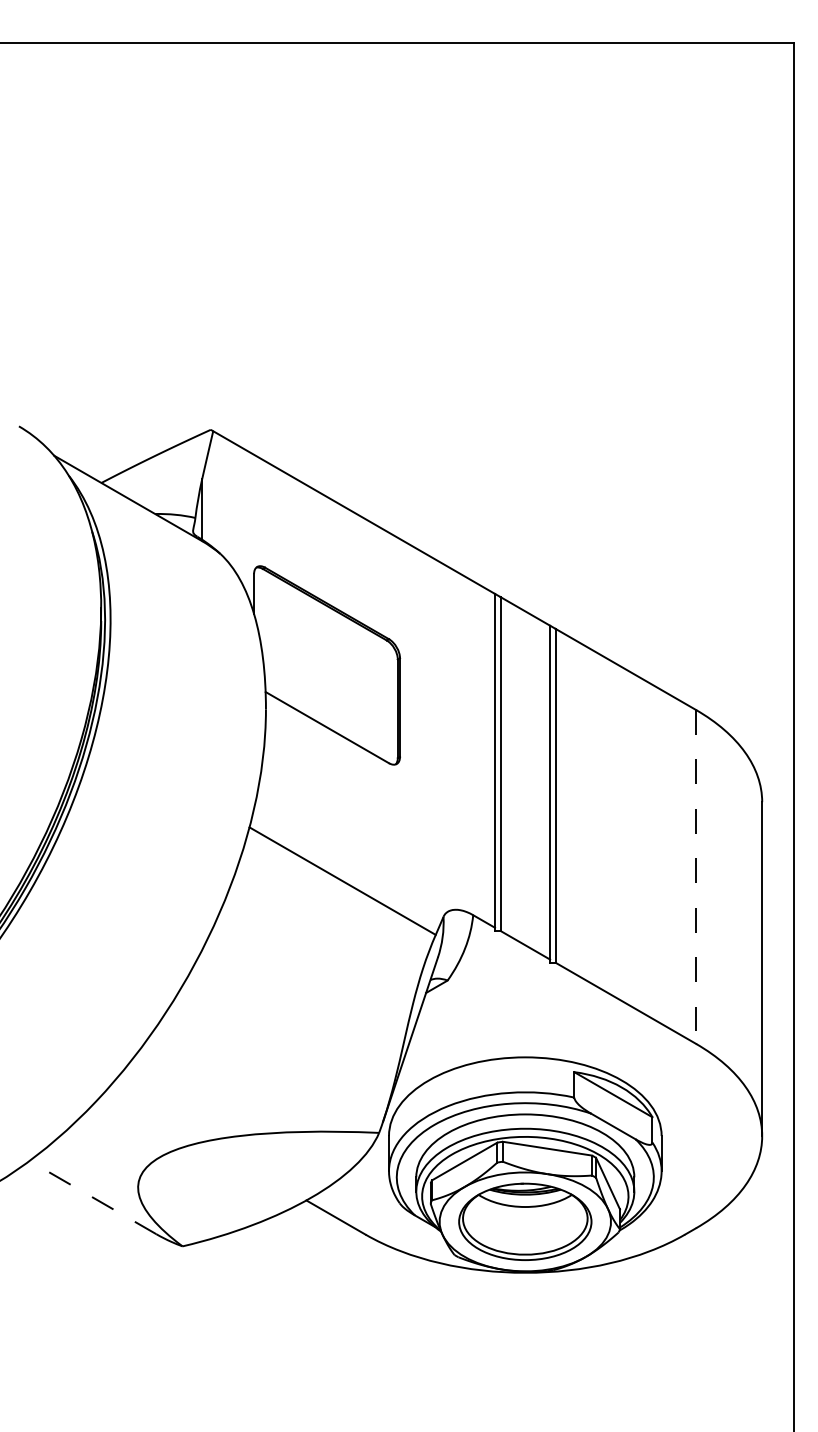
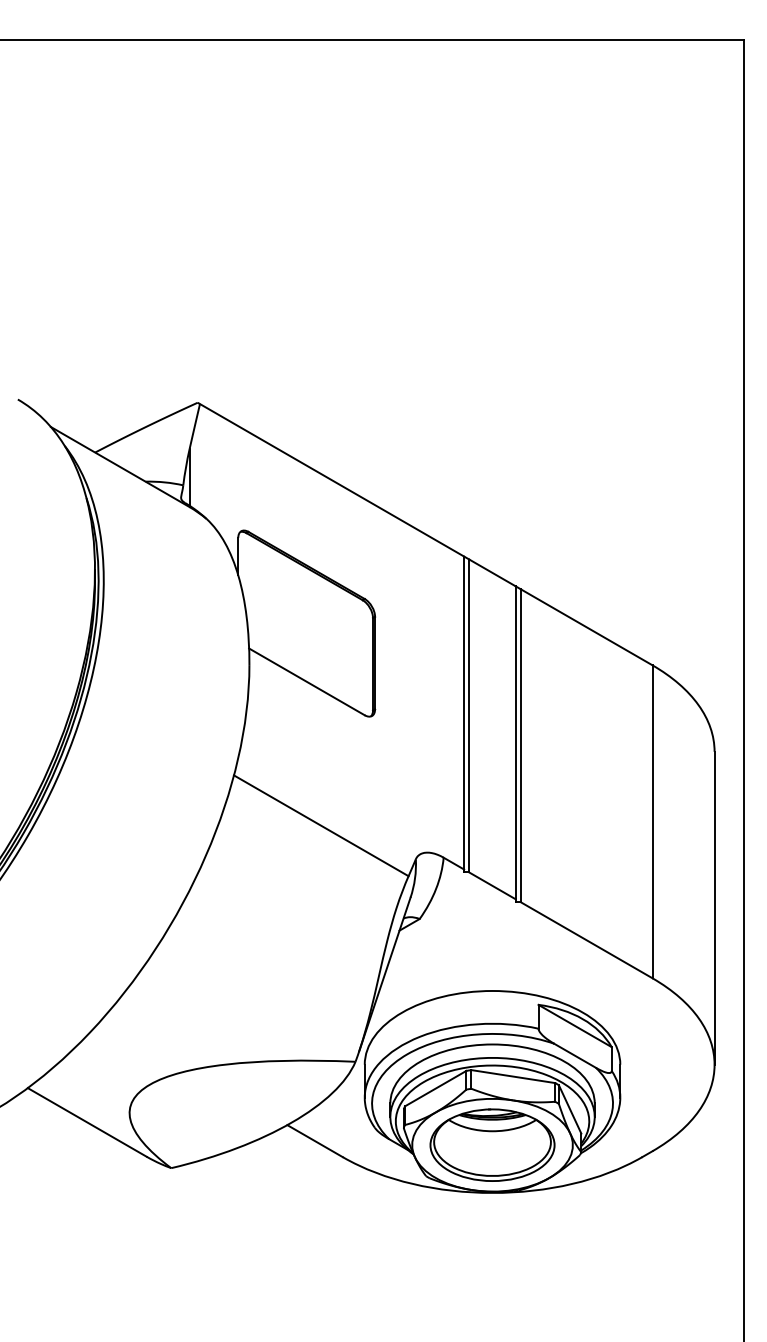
line: (695, 877) -> (652, 822), dashed -> solid
line: (93, 1197) -> (87, 1122), dashed -> solid

